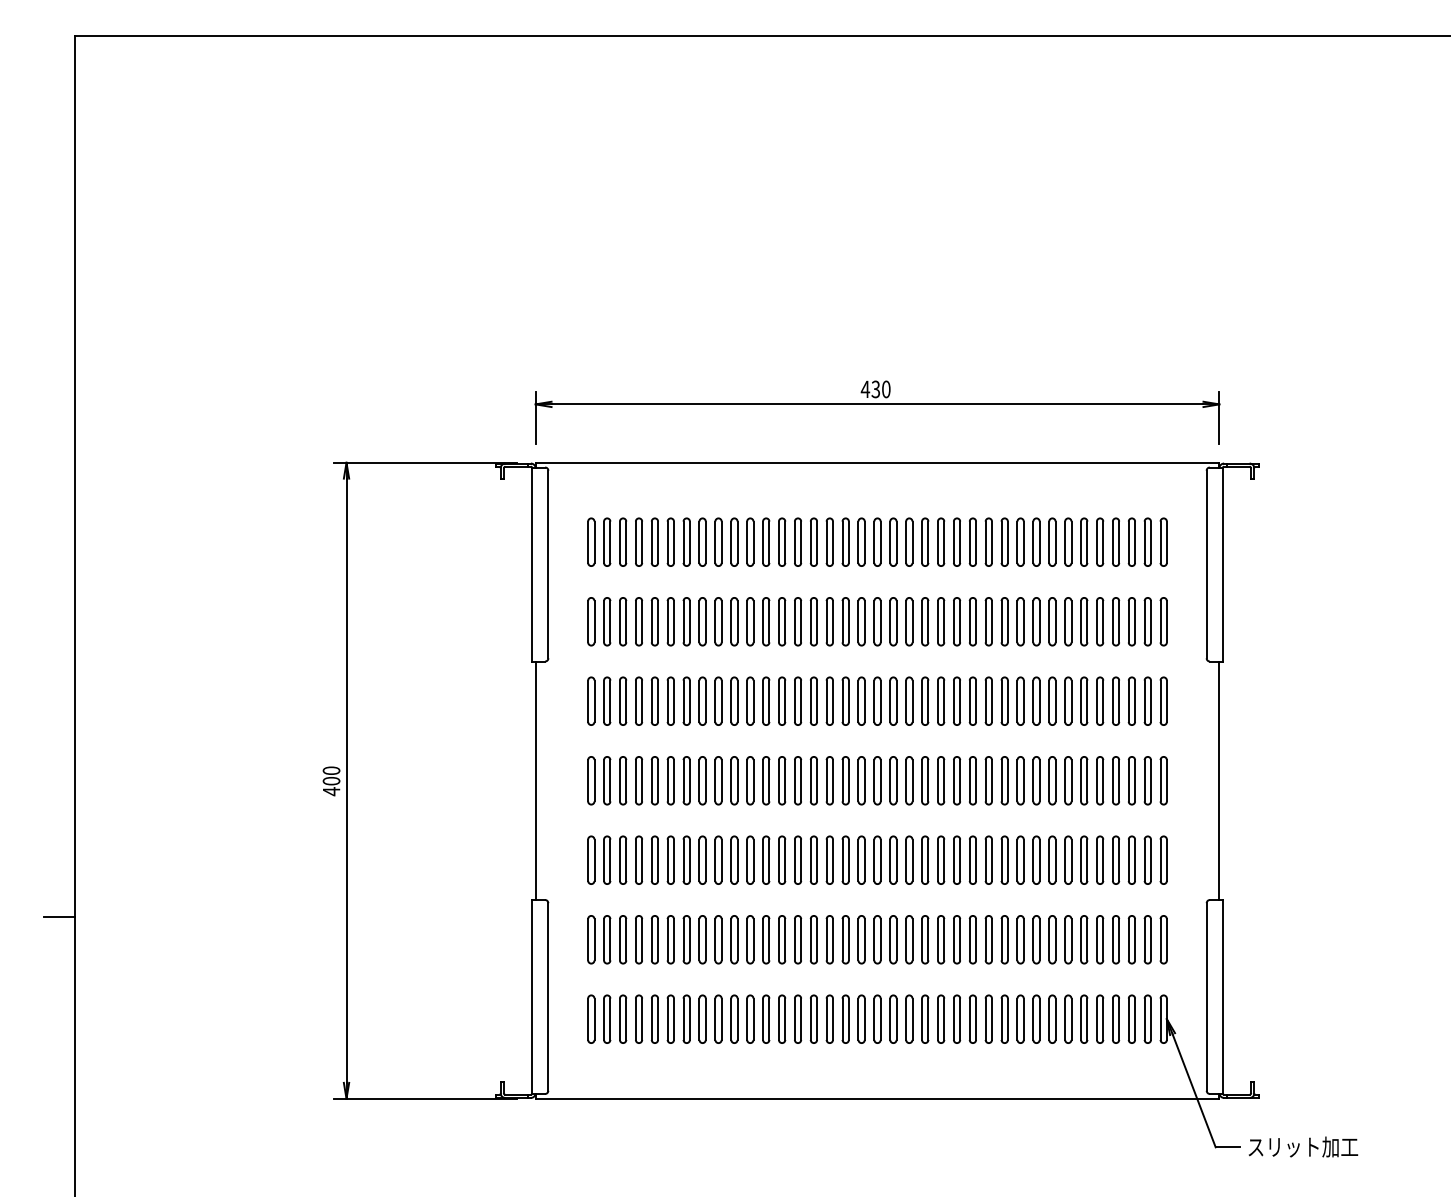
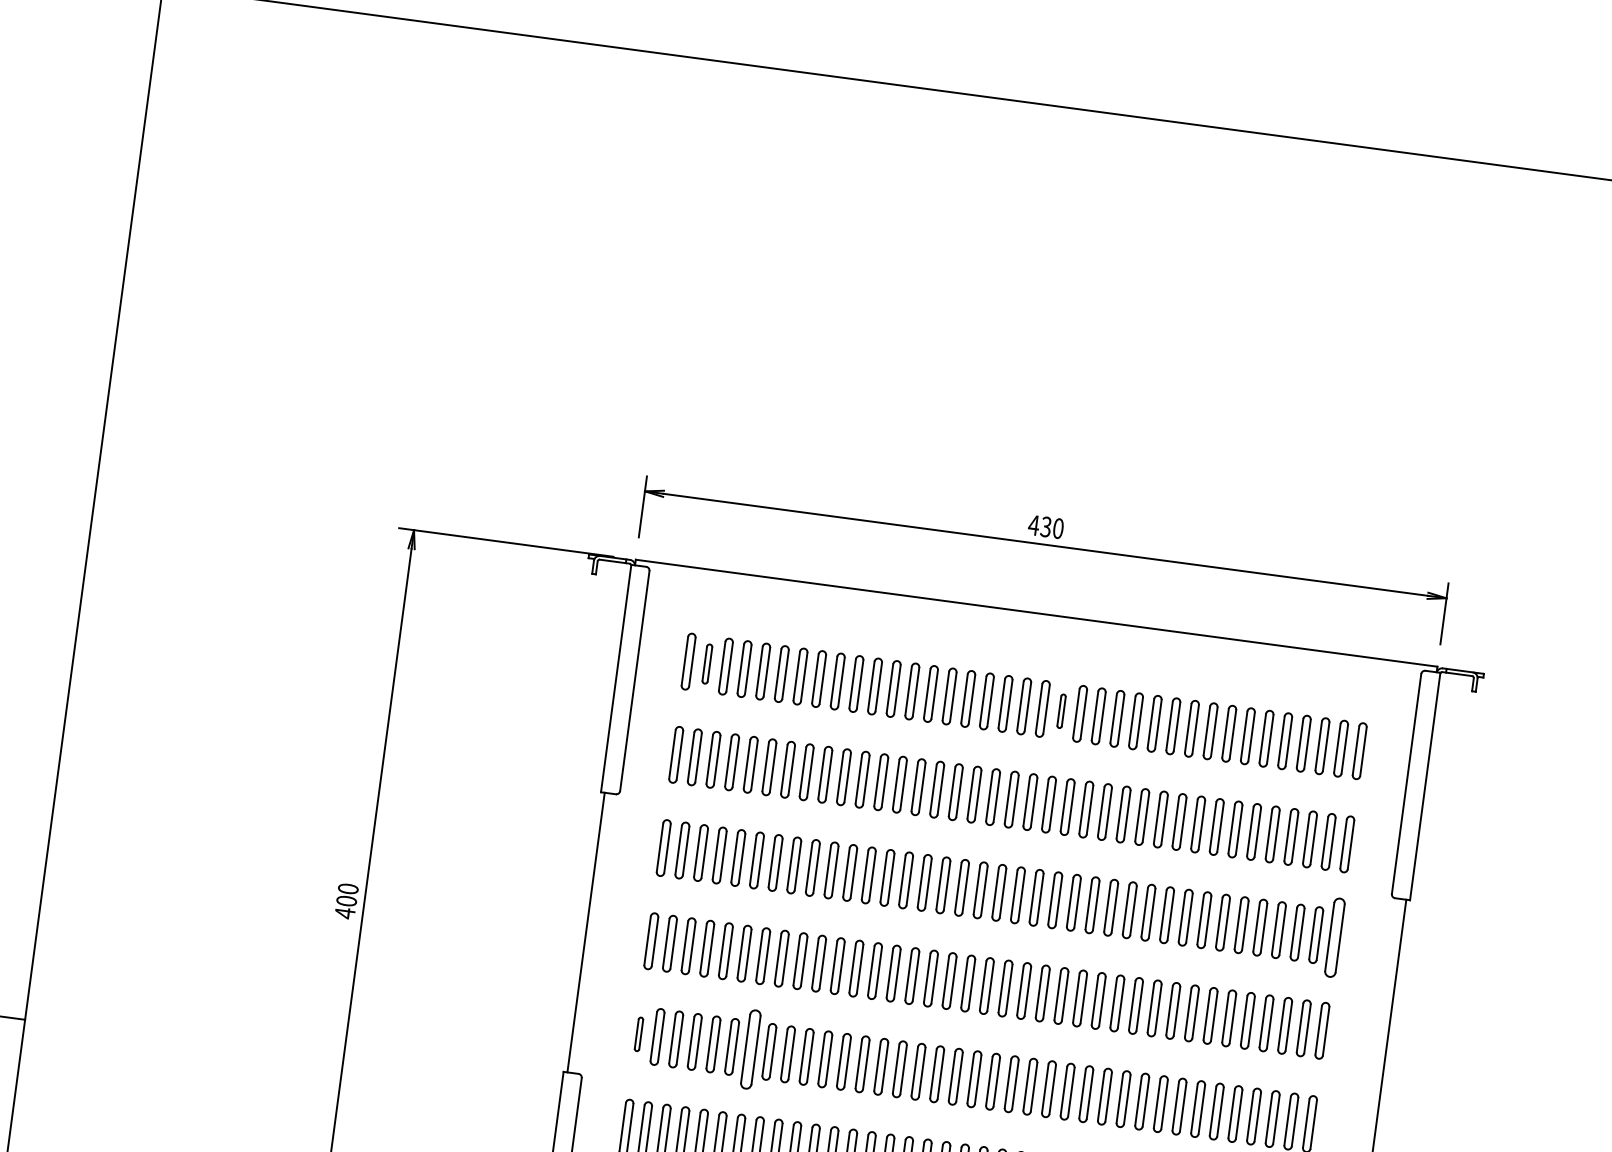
part: (607, 541) -> (707, 663), size x0.7
part: (909, 541) -> (1061, 710), size x0.6
part: (1163, 700) -> (1334, 936), size x1.4
part: (591, 859) -> (639, 1033), size x0.6
part: (686, 859) -> (750, 1048), size x1.4

